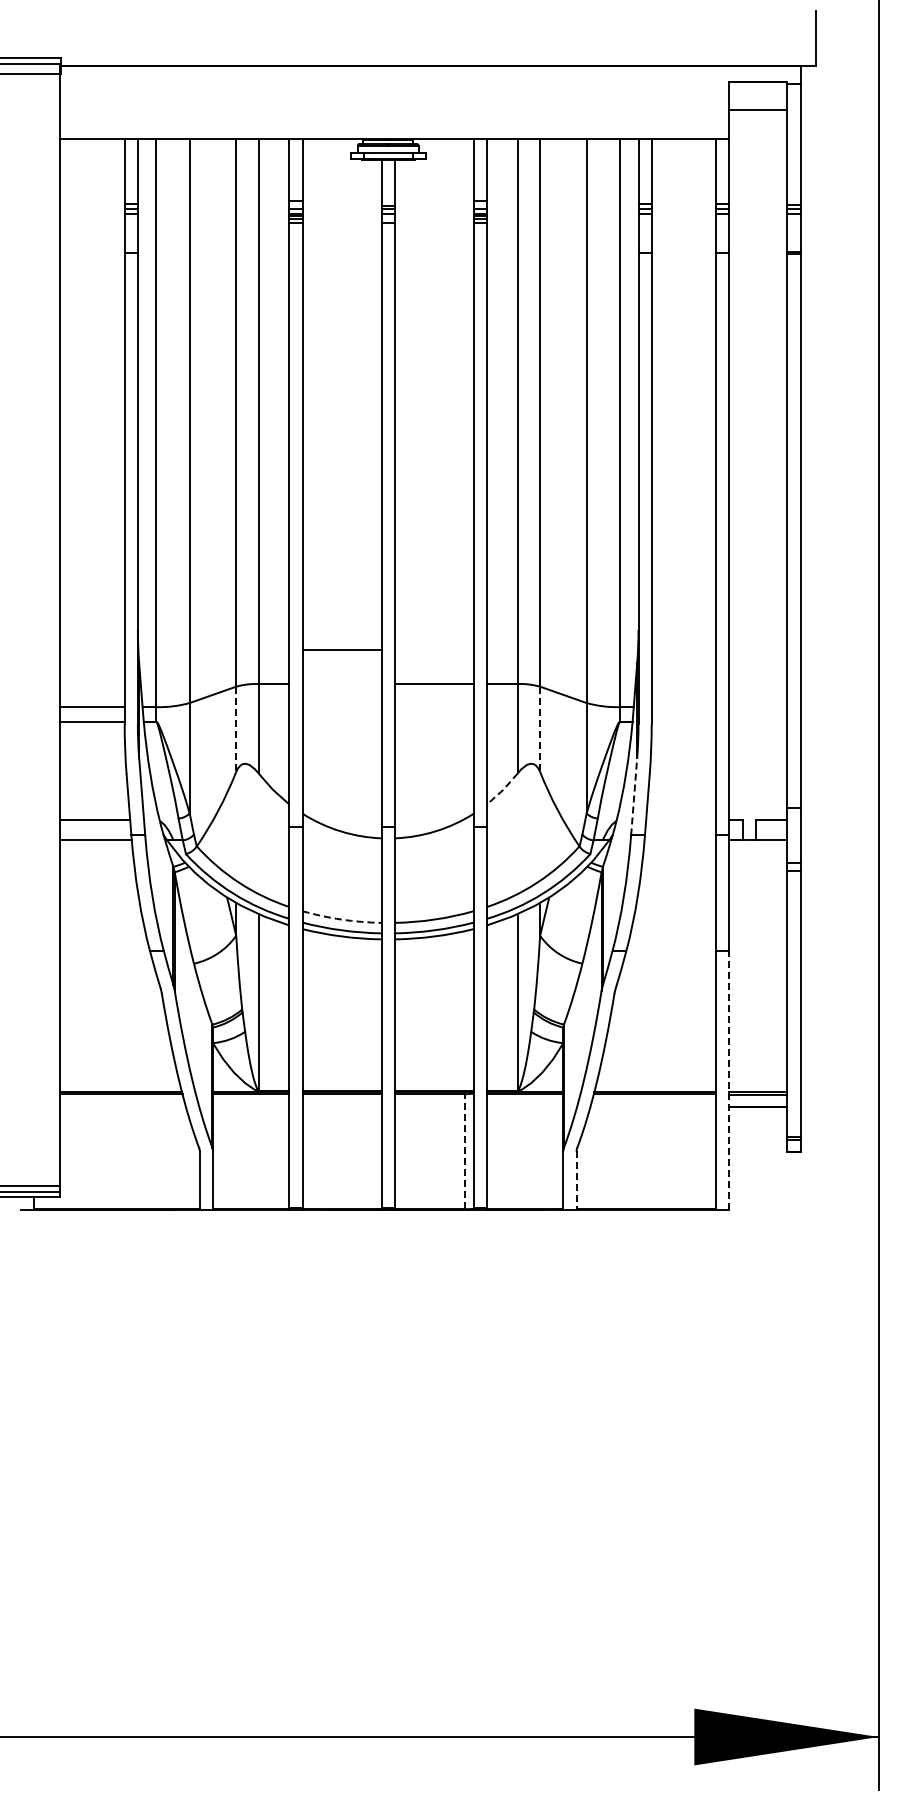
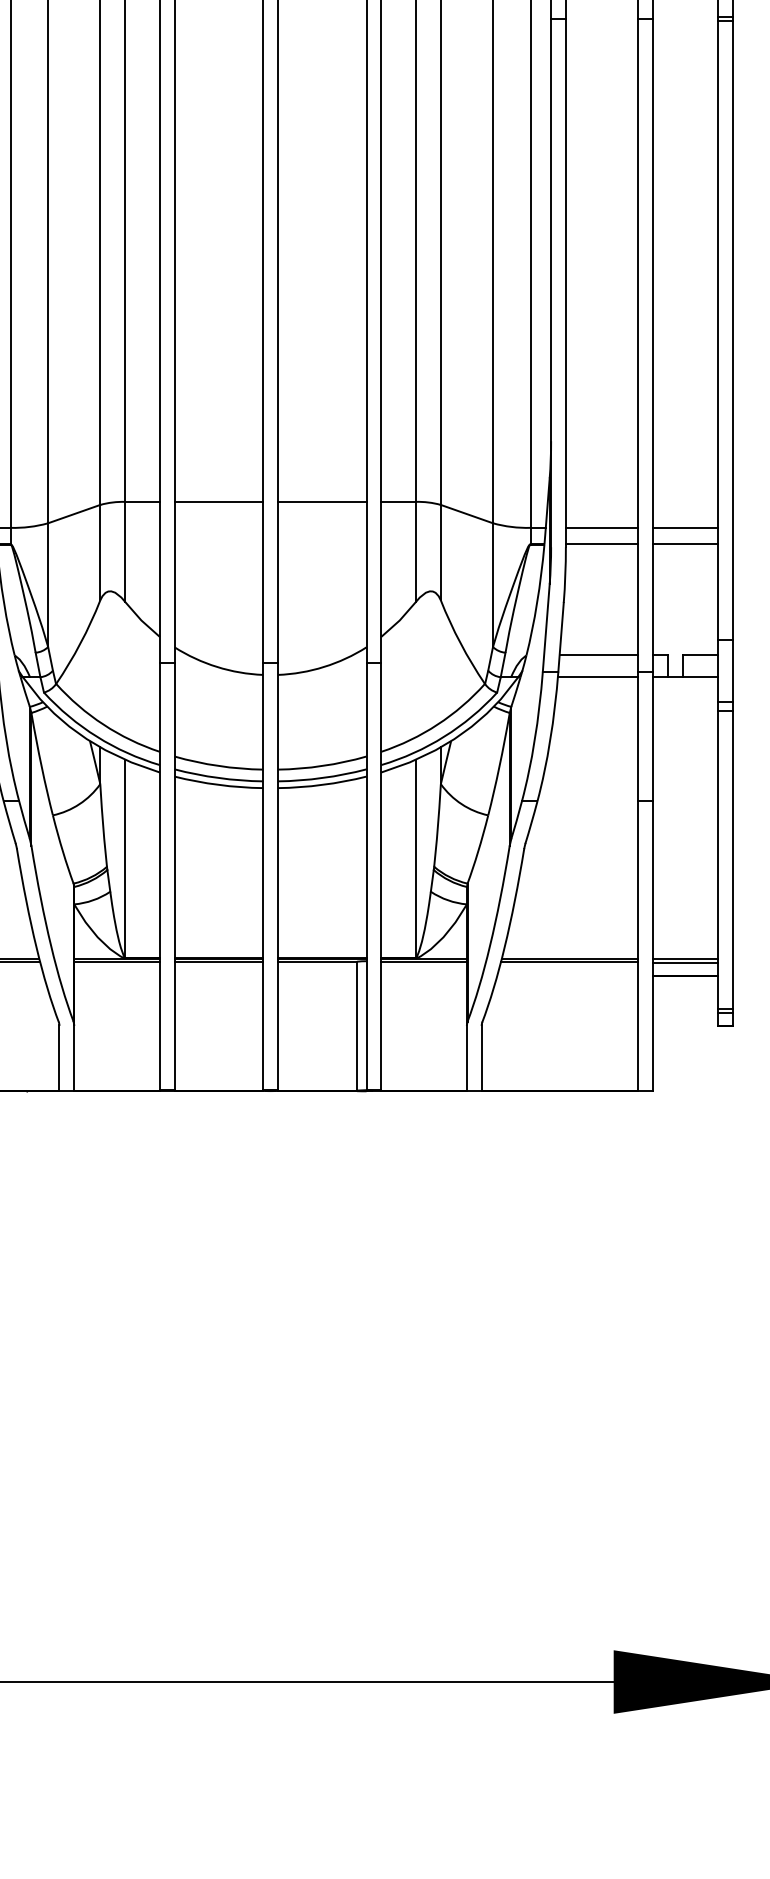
line: (341, 649) -> (218, 501), moved
line: (683, 707) -> (601, 528), added
line: (758, 707) -> (685, 528), added
line: (683, 721) -> (601, 543), added
line: (758, 721) -> (685, 543), added
line: (236, 729) -> (100, 552), dashed -> solid
line: (540, 729) -> (441, 552), dashed -> solid
line: (503, 789) -> (399, 620), dashed -> solid
line: (634, 795) -> (546, 626), dashed -> solid
line: (681, 820) -> (599, 654), added
line: (680, 840) -> (598, 677), added
arc: (341, 919) -> (218, 765), dashed -> solid
line: (729, 1080) -> (653, 946), dashed -> solid
line: (465, 1151) -> (357, 1025), dashed -> solid
line: (576, 1180) -> (481, 1058), dashed -> solid

